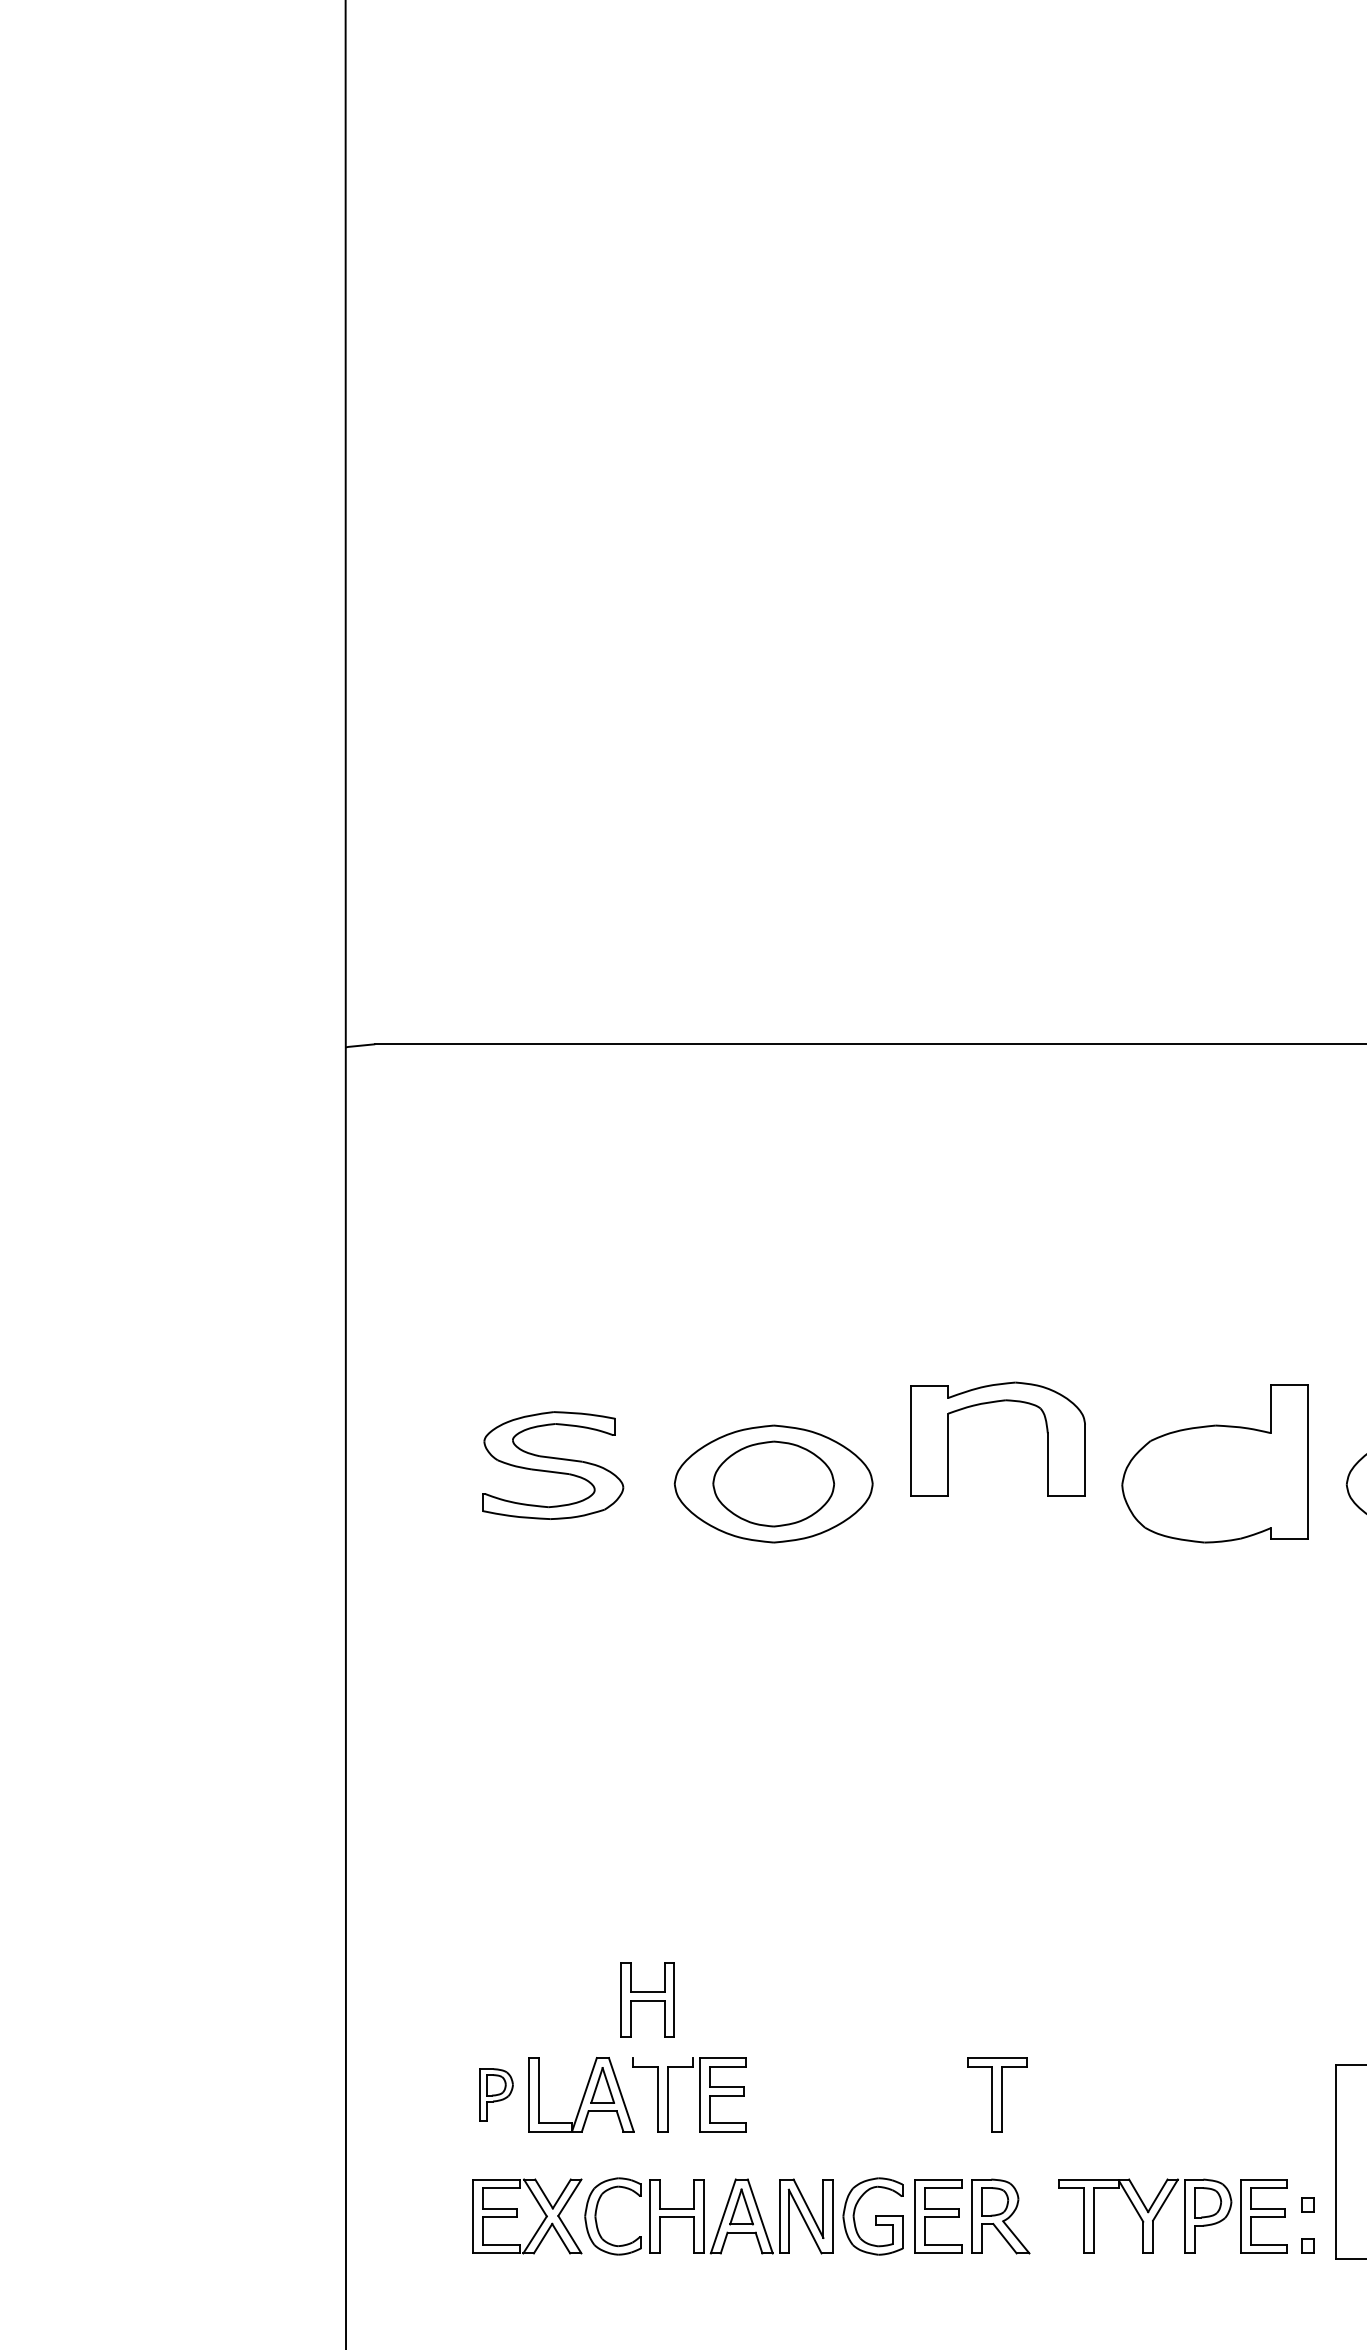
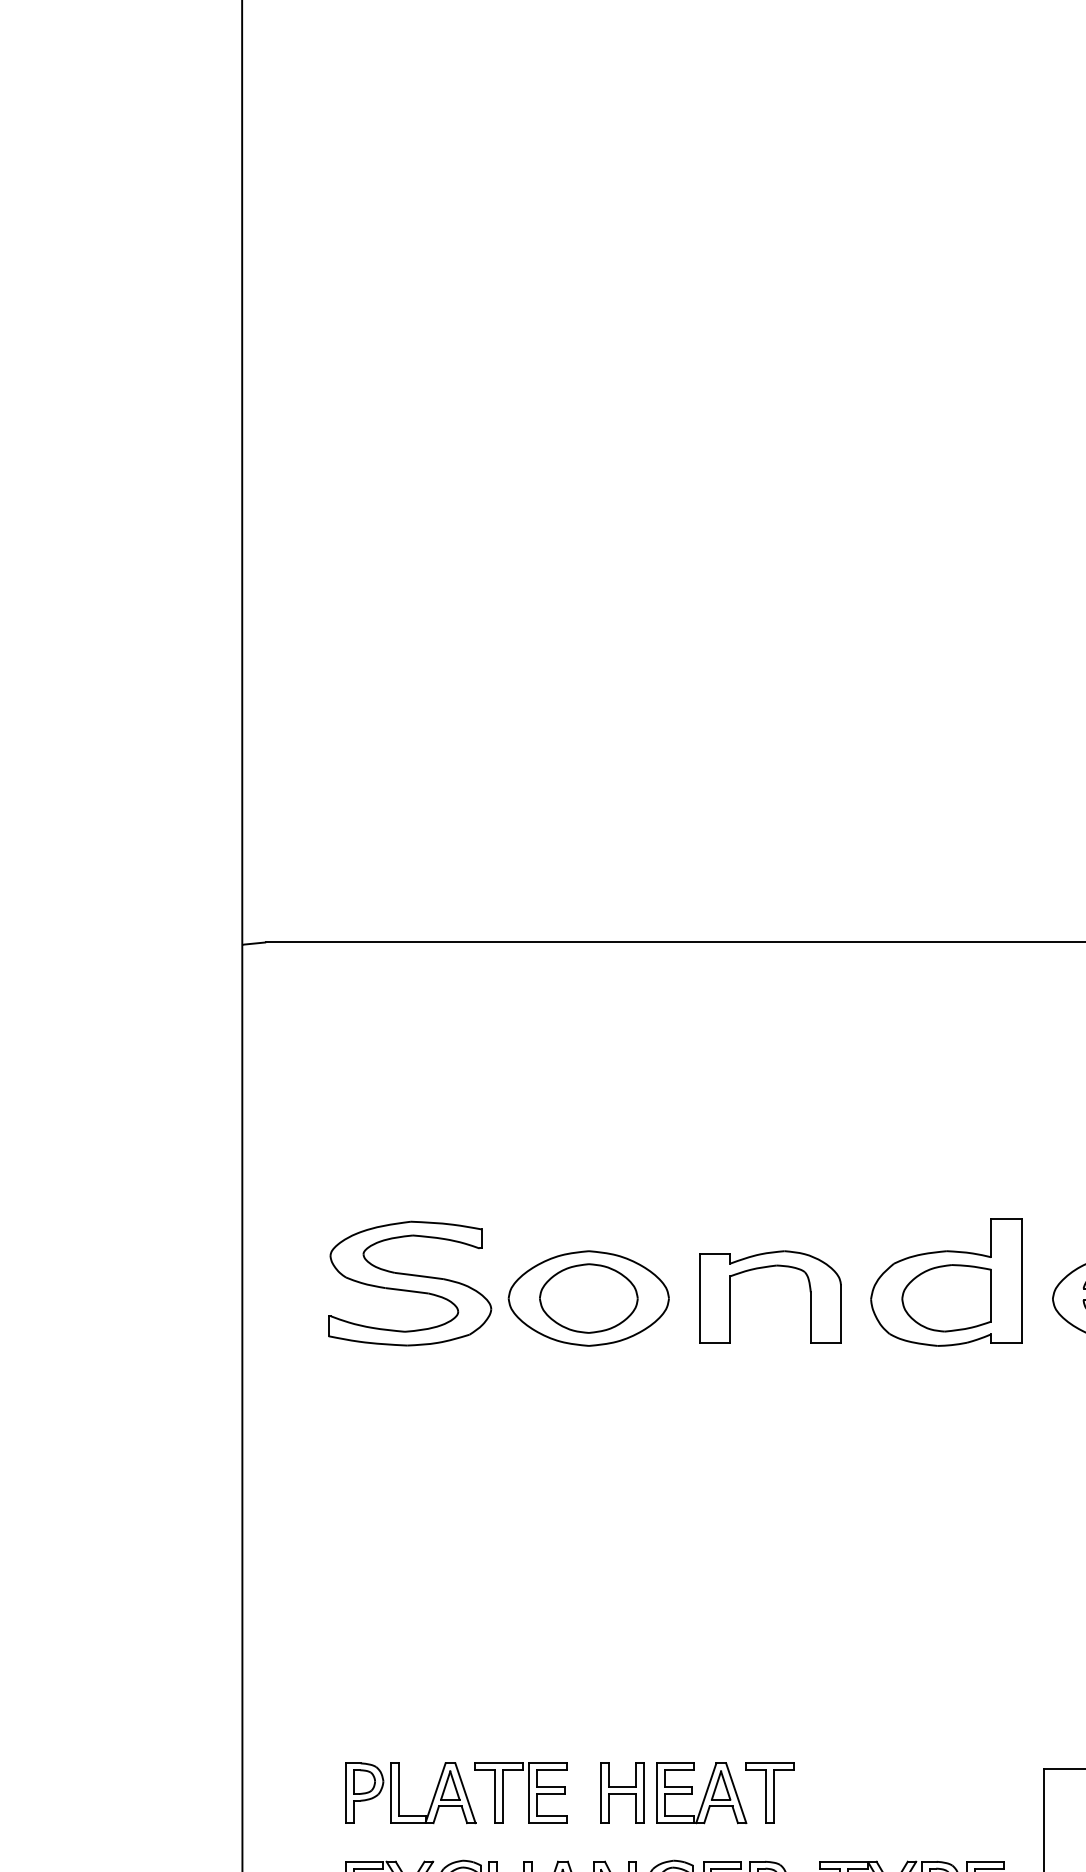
part: (991, 1403) -> (765, 1268), moved
part: (553, 1465) -> (410, 1283), size x1.43
part: (1215, 1483) -> (946, 1298), added
part: (647, 1999) -> (622, 1792), moved
line: (662, 2058) -> (498, 1763), added
part: (496, 2094) -> (364, 1792), size x1.43
part: (912, 2094) -> (701, 1792), added

